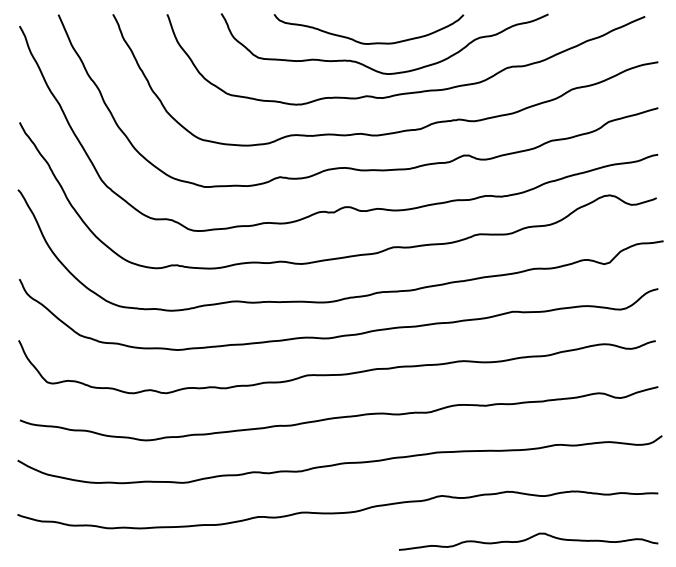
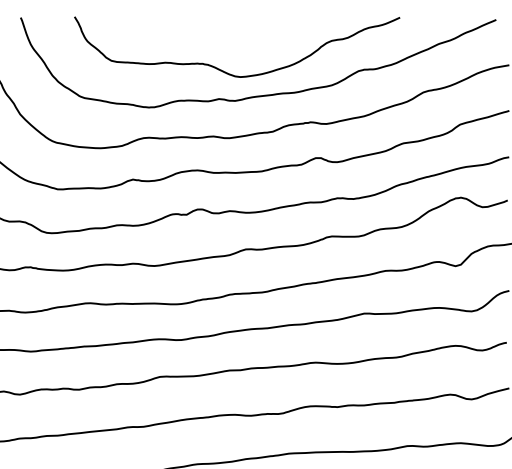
curve: (370, 42) -> (222, 45), removed

